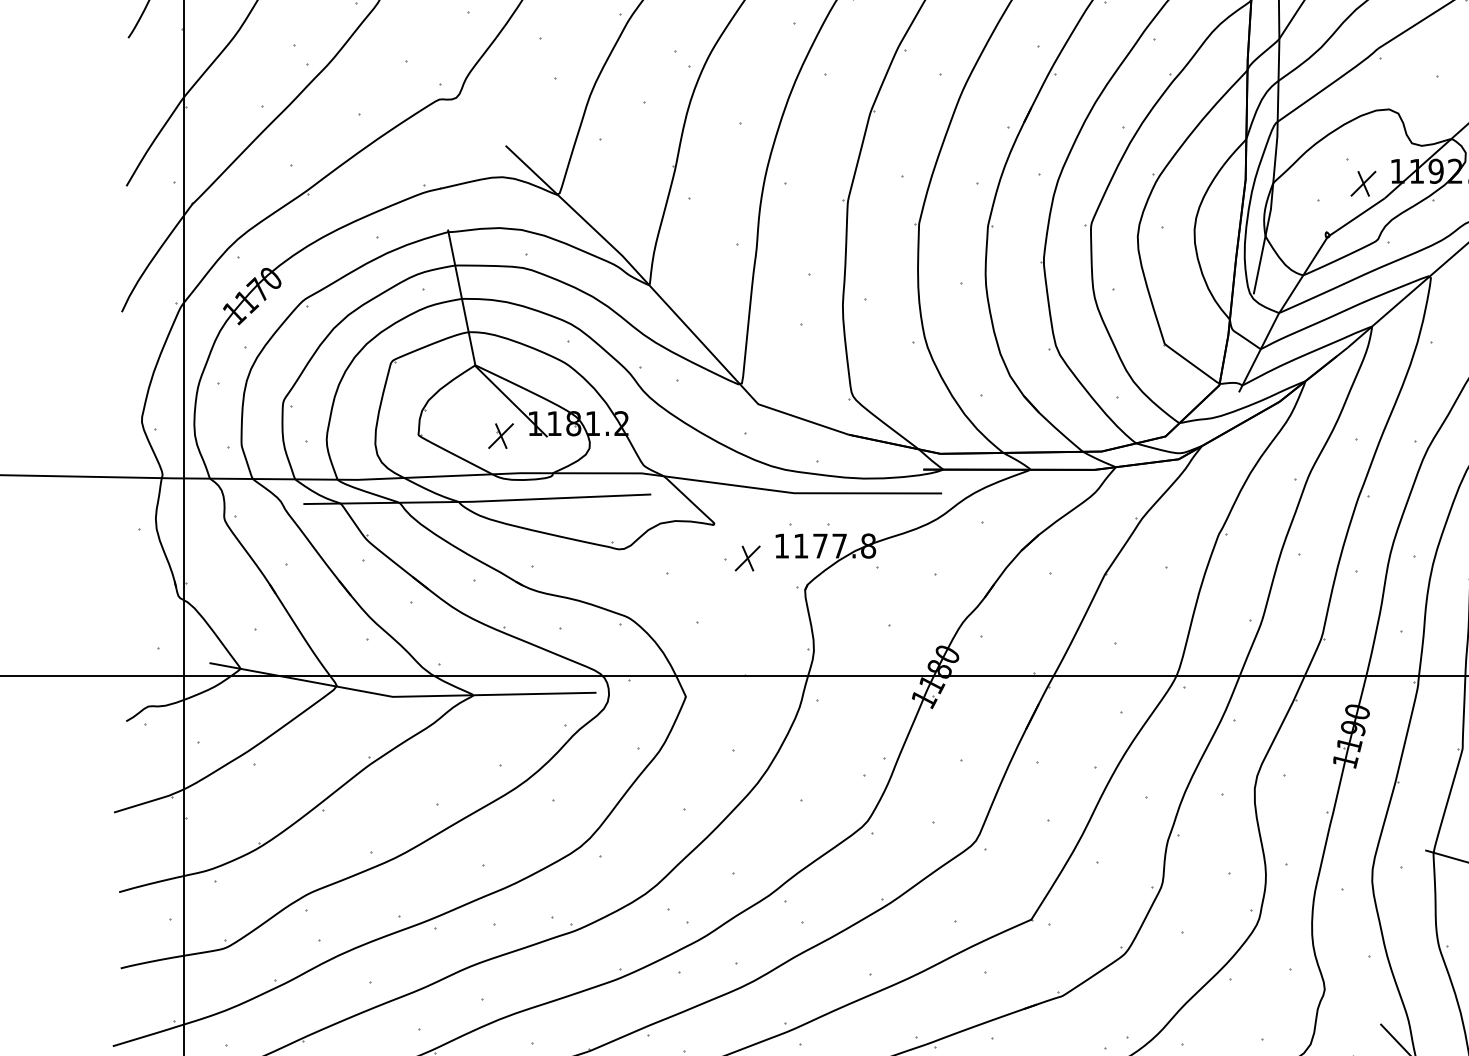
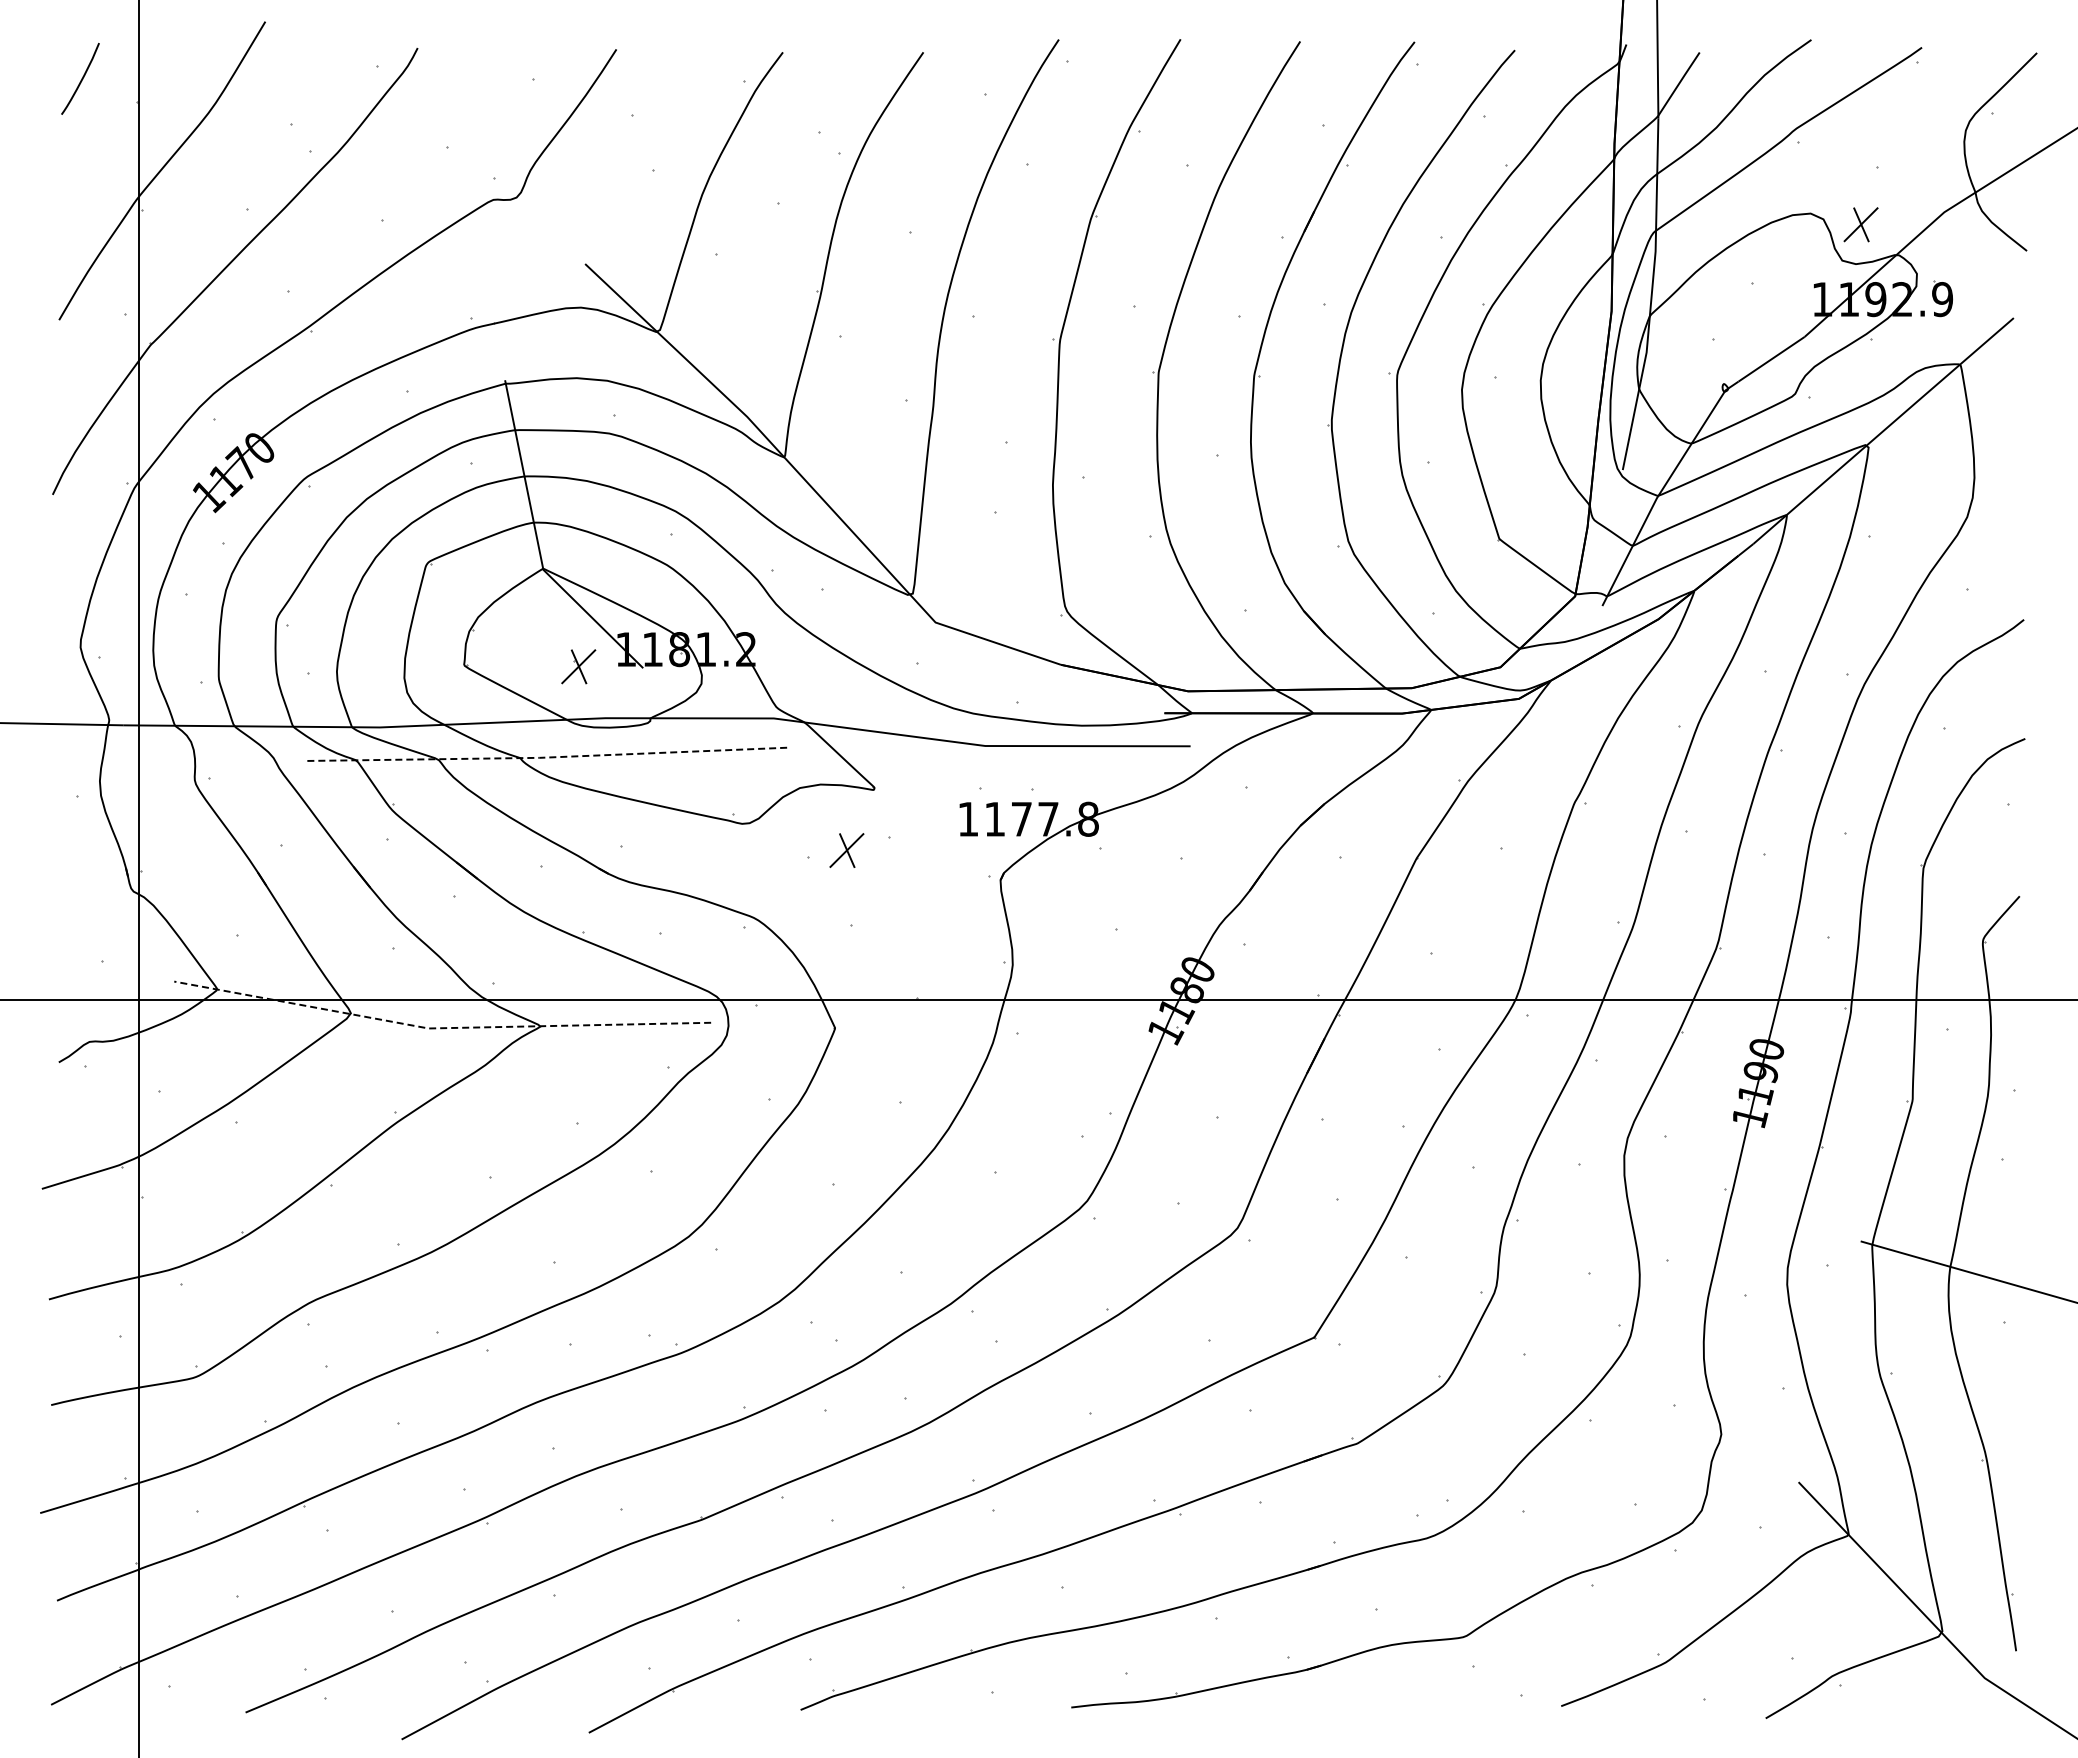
part: (1363, 183) -> (1860, 224), moved
line: (476, 501) -> (544, 757), solid -> dashed
part: (747, 558) -> (846, 850), moved
line: (400, 696) -> (439, 1028), solid -> dashed

